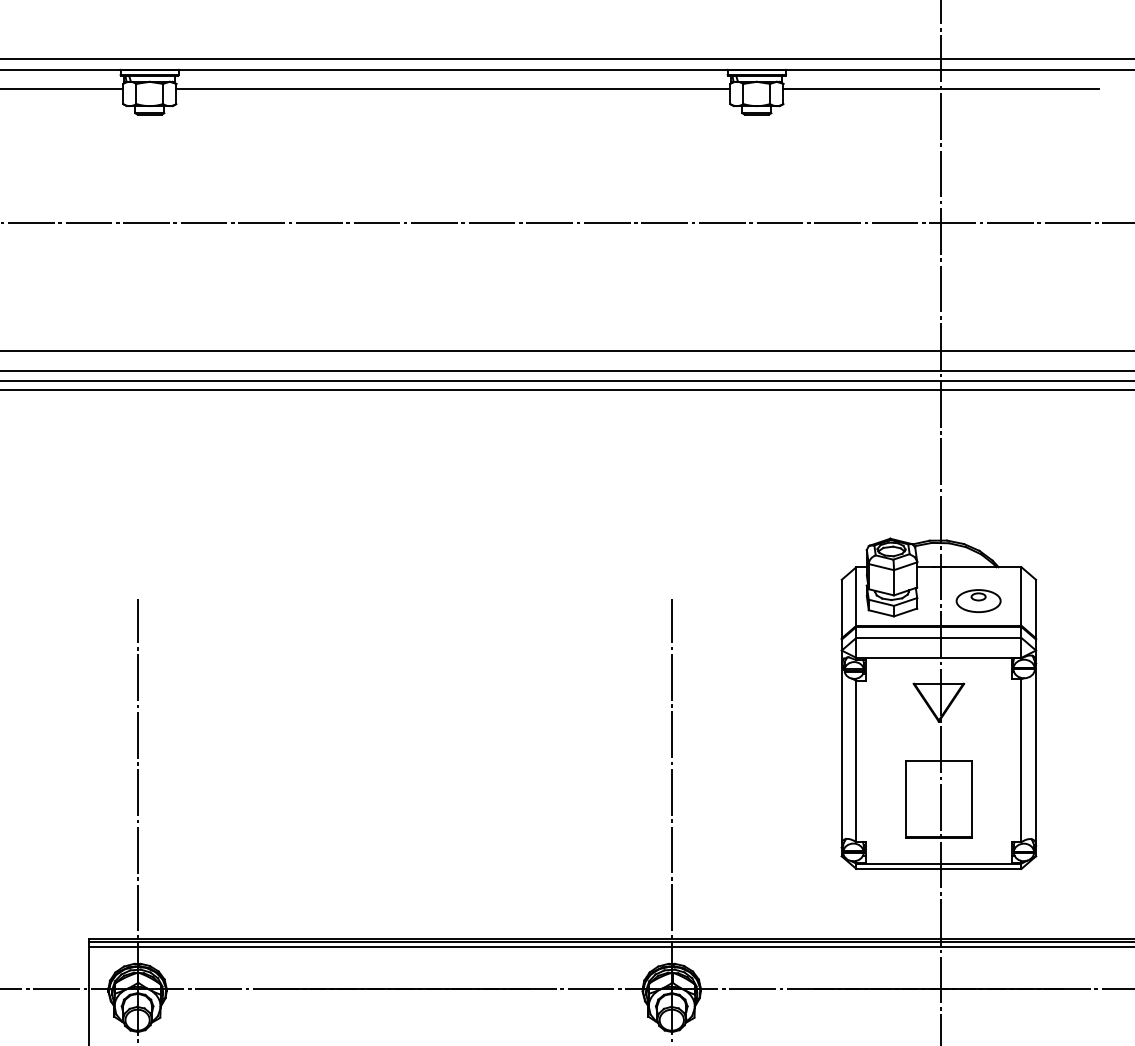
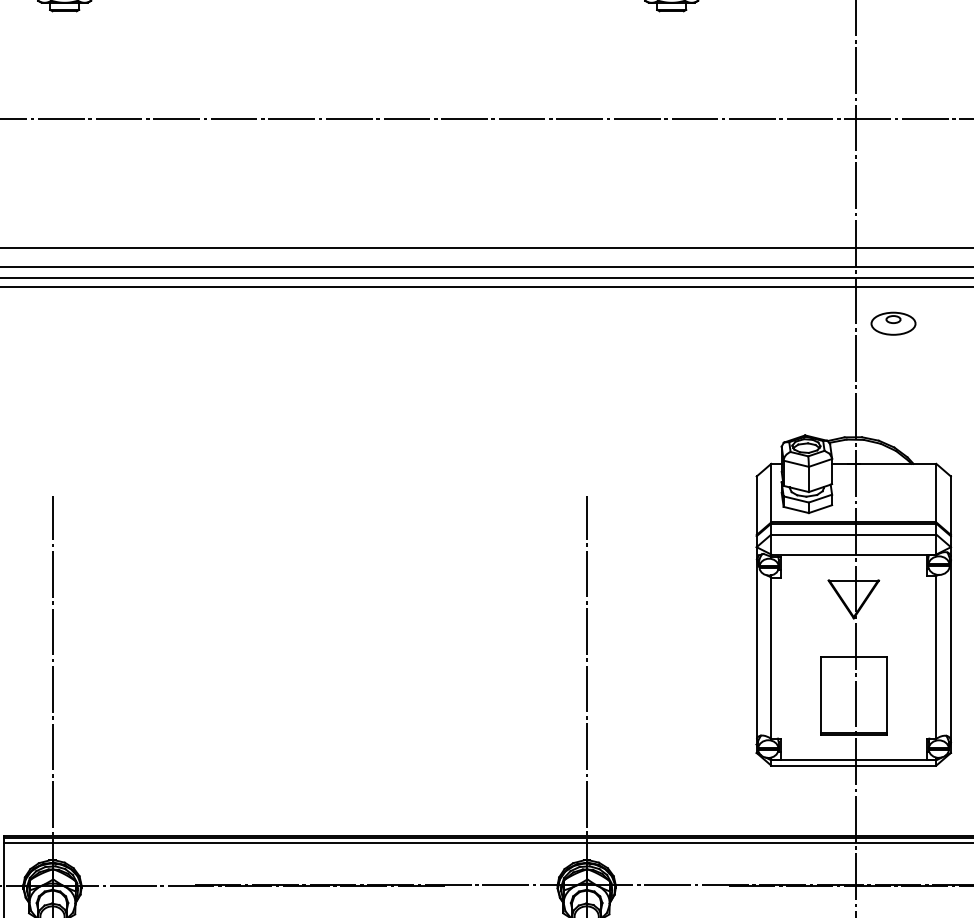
part: (978, 601) -> (893, 324), moved

